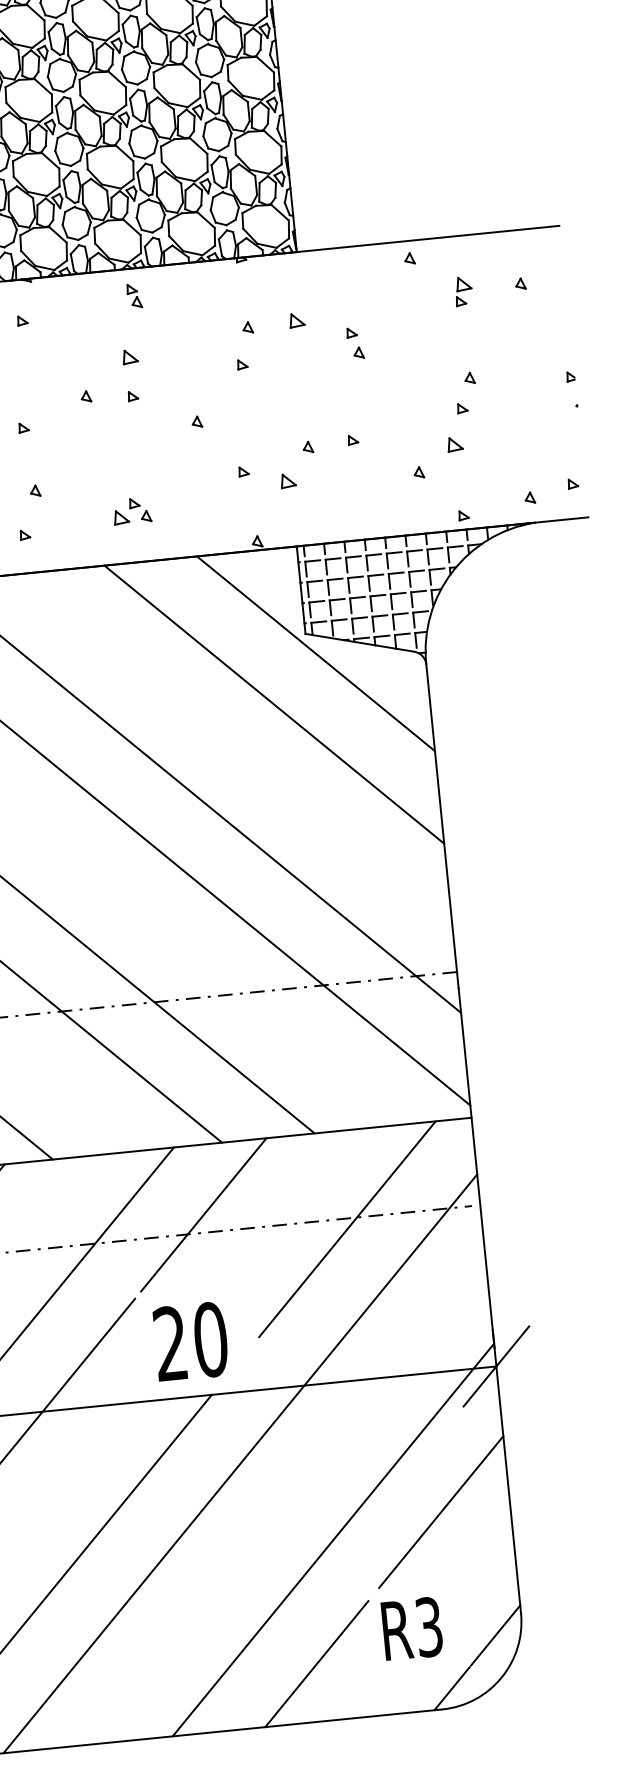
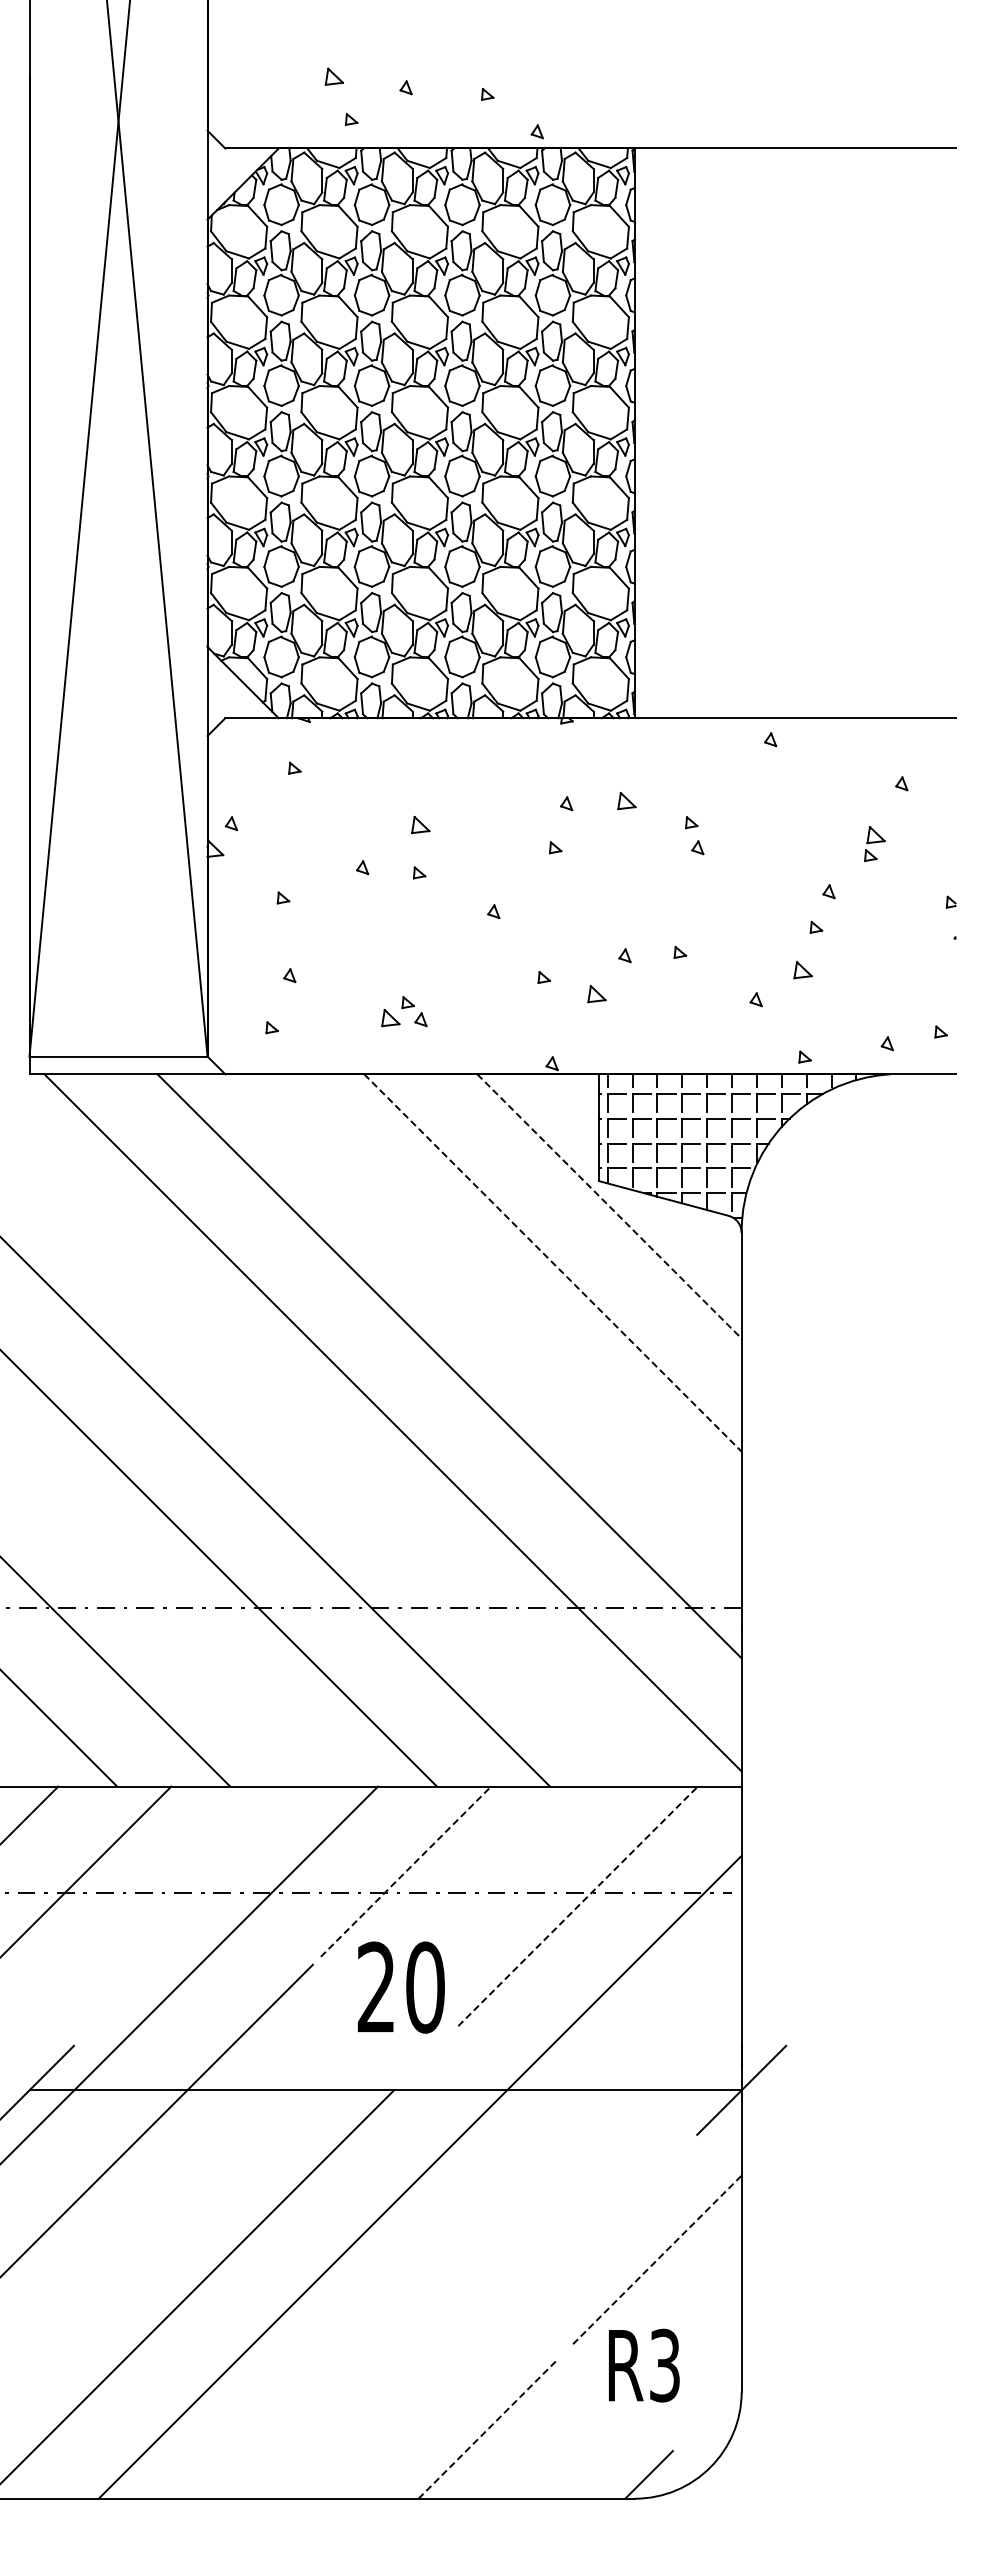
part: (463, 291) -> (874, 843), moved
part: (133, 295) -> (432, 751), removed
line: (315, 653) -> (609, 1206), solid -> dashed
line: (274, 705) -> (553, 1263), solid -> dashed
line: (204, 1214) -> (406, 1871), solid -> dashed
line: (347, 1228) -> (578, 1905), solid -> dashed
text: (190, 1341) -> (400, 1987), moved
line: (441, 1511) -> (657, 2259), solid -> dashed
line: (333, 1539) -> (523, 2280), removed
text: (412, 1628) -> (644, 2365), moved
line: (494, 1635) -> (707, 2415), removed
line: (316, 1663) -> (488, 2428), solid -> dashed

